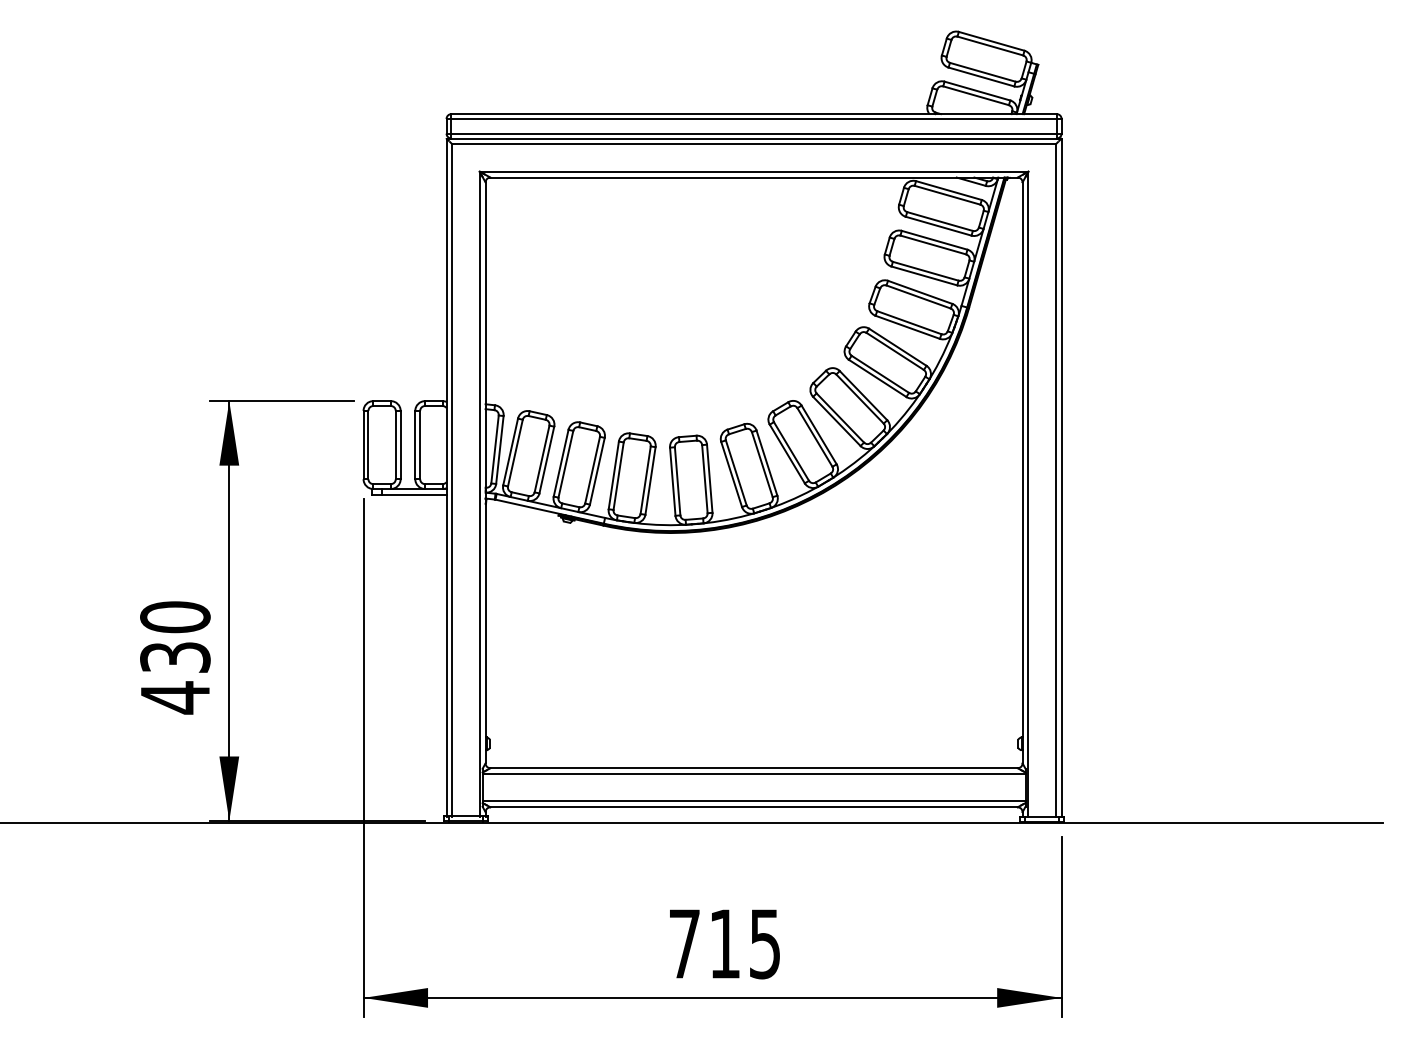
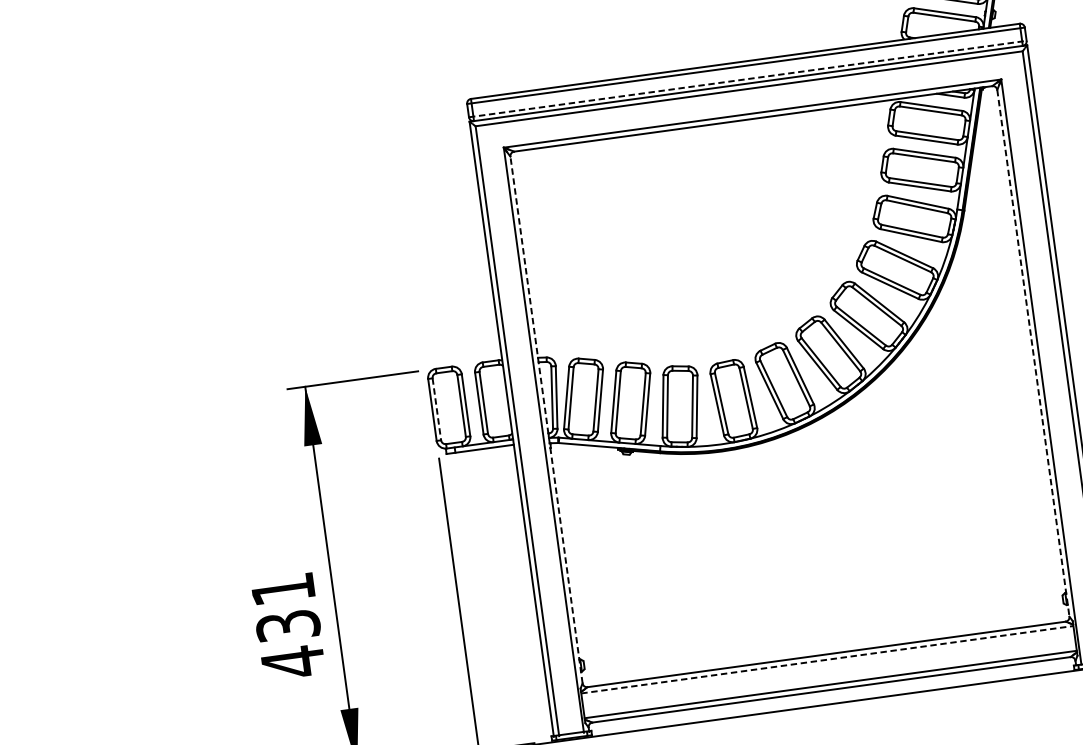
line: (754, 133) -> (748, 78), solid -> dashed
line: (368, 445) -> (436, 409), solid -> dashed
line: (485, 472) -> (546, 419), solid -> dashed
line: (1022, 473) -> (1033, 353), solid -> dashed
text: (175, 617) -> (283, 589), 430 -> 431
line: (754, 774) -> (827, 660), solid -> dashed

